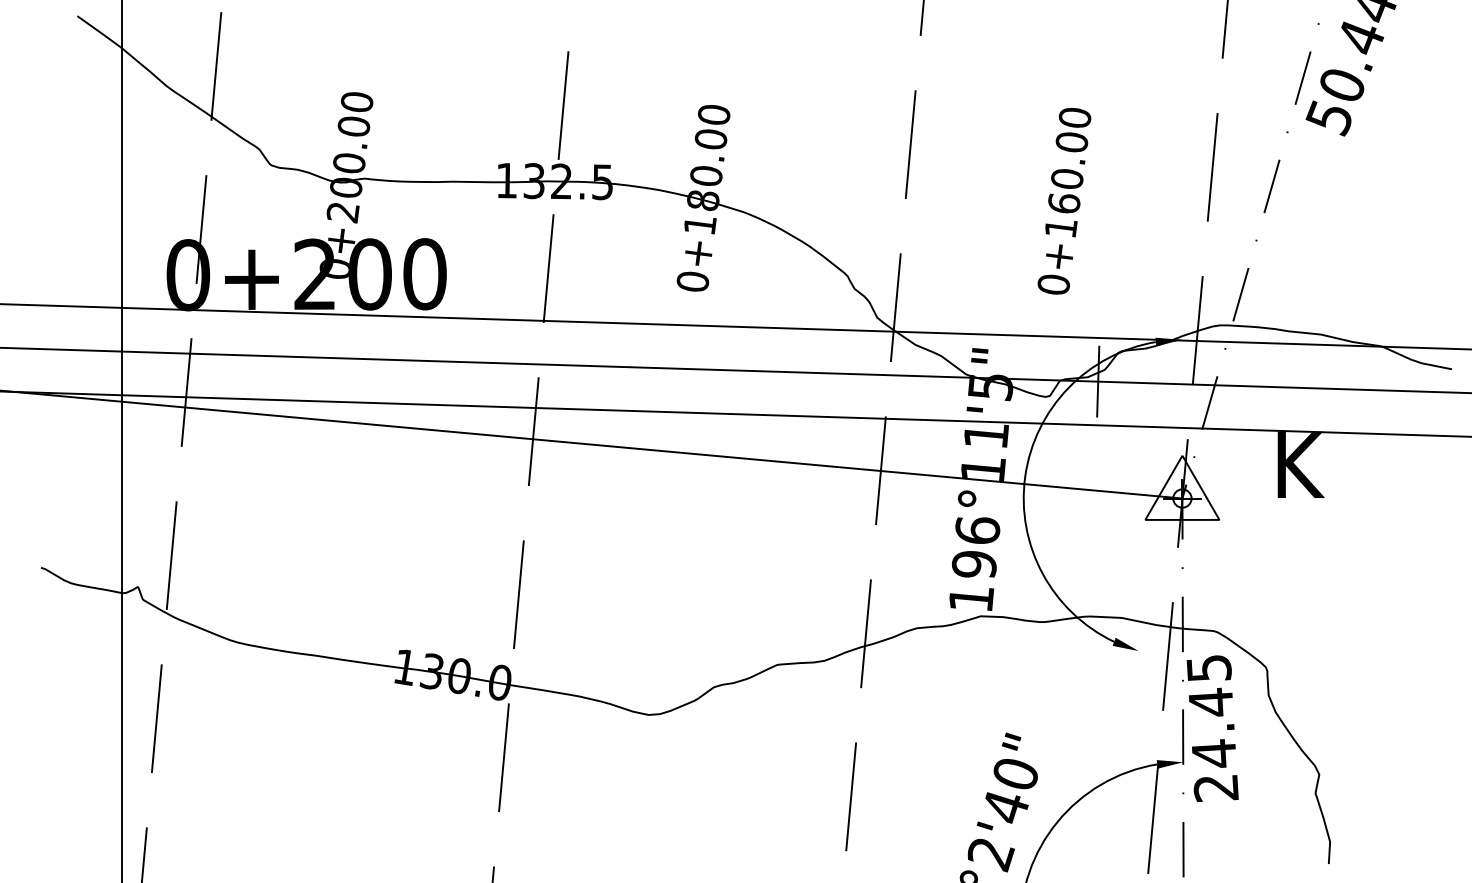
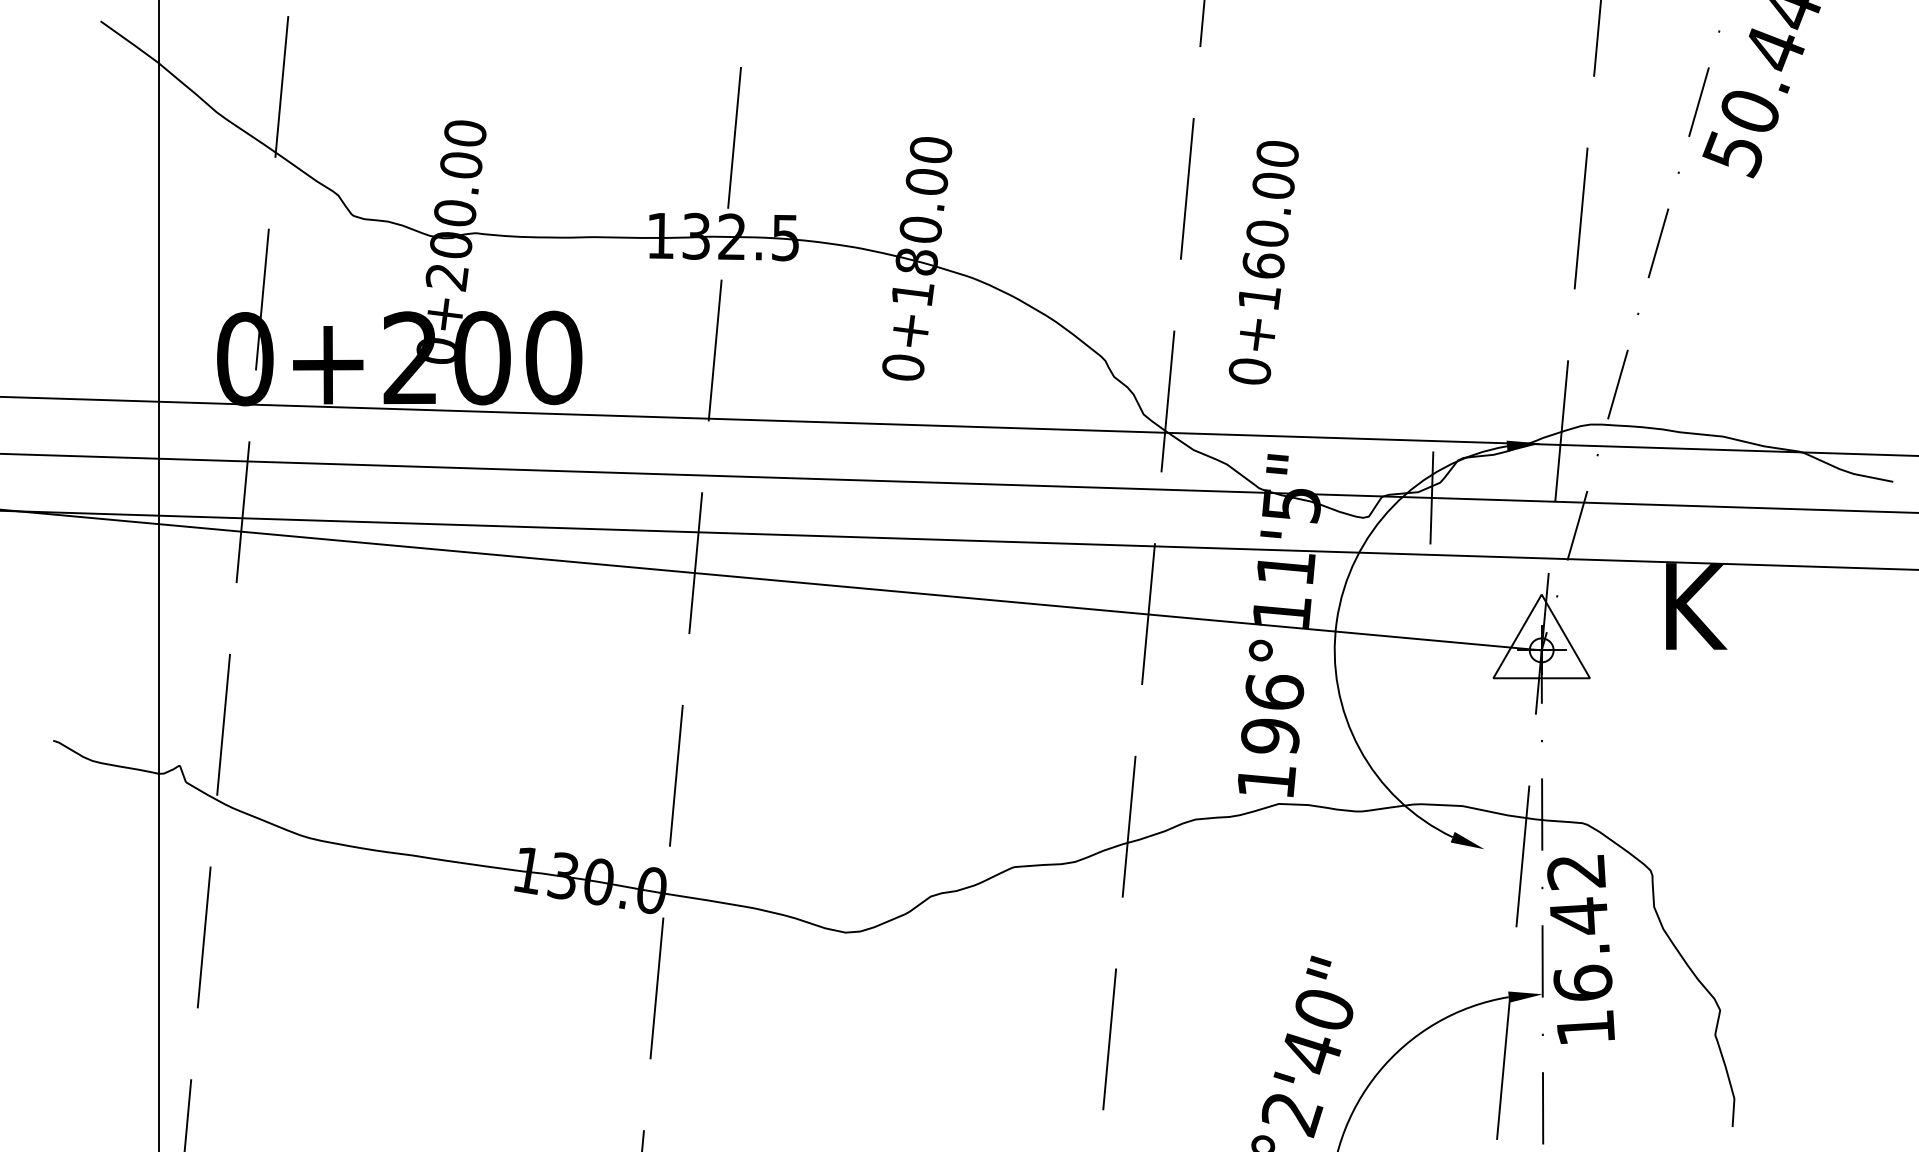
text: (1064, 201) -> (1263, 262), moved
text: (1212, 728) -> (1581, 950), 24.45 -> 16.42

